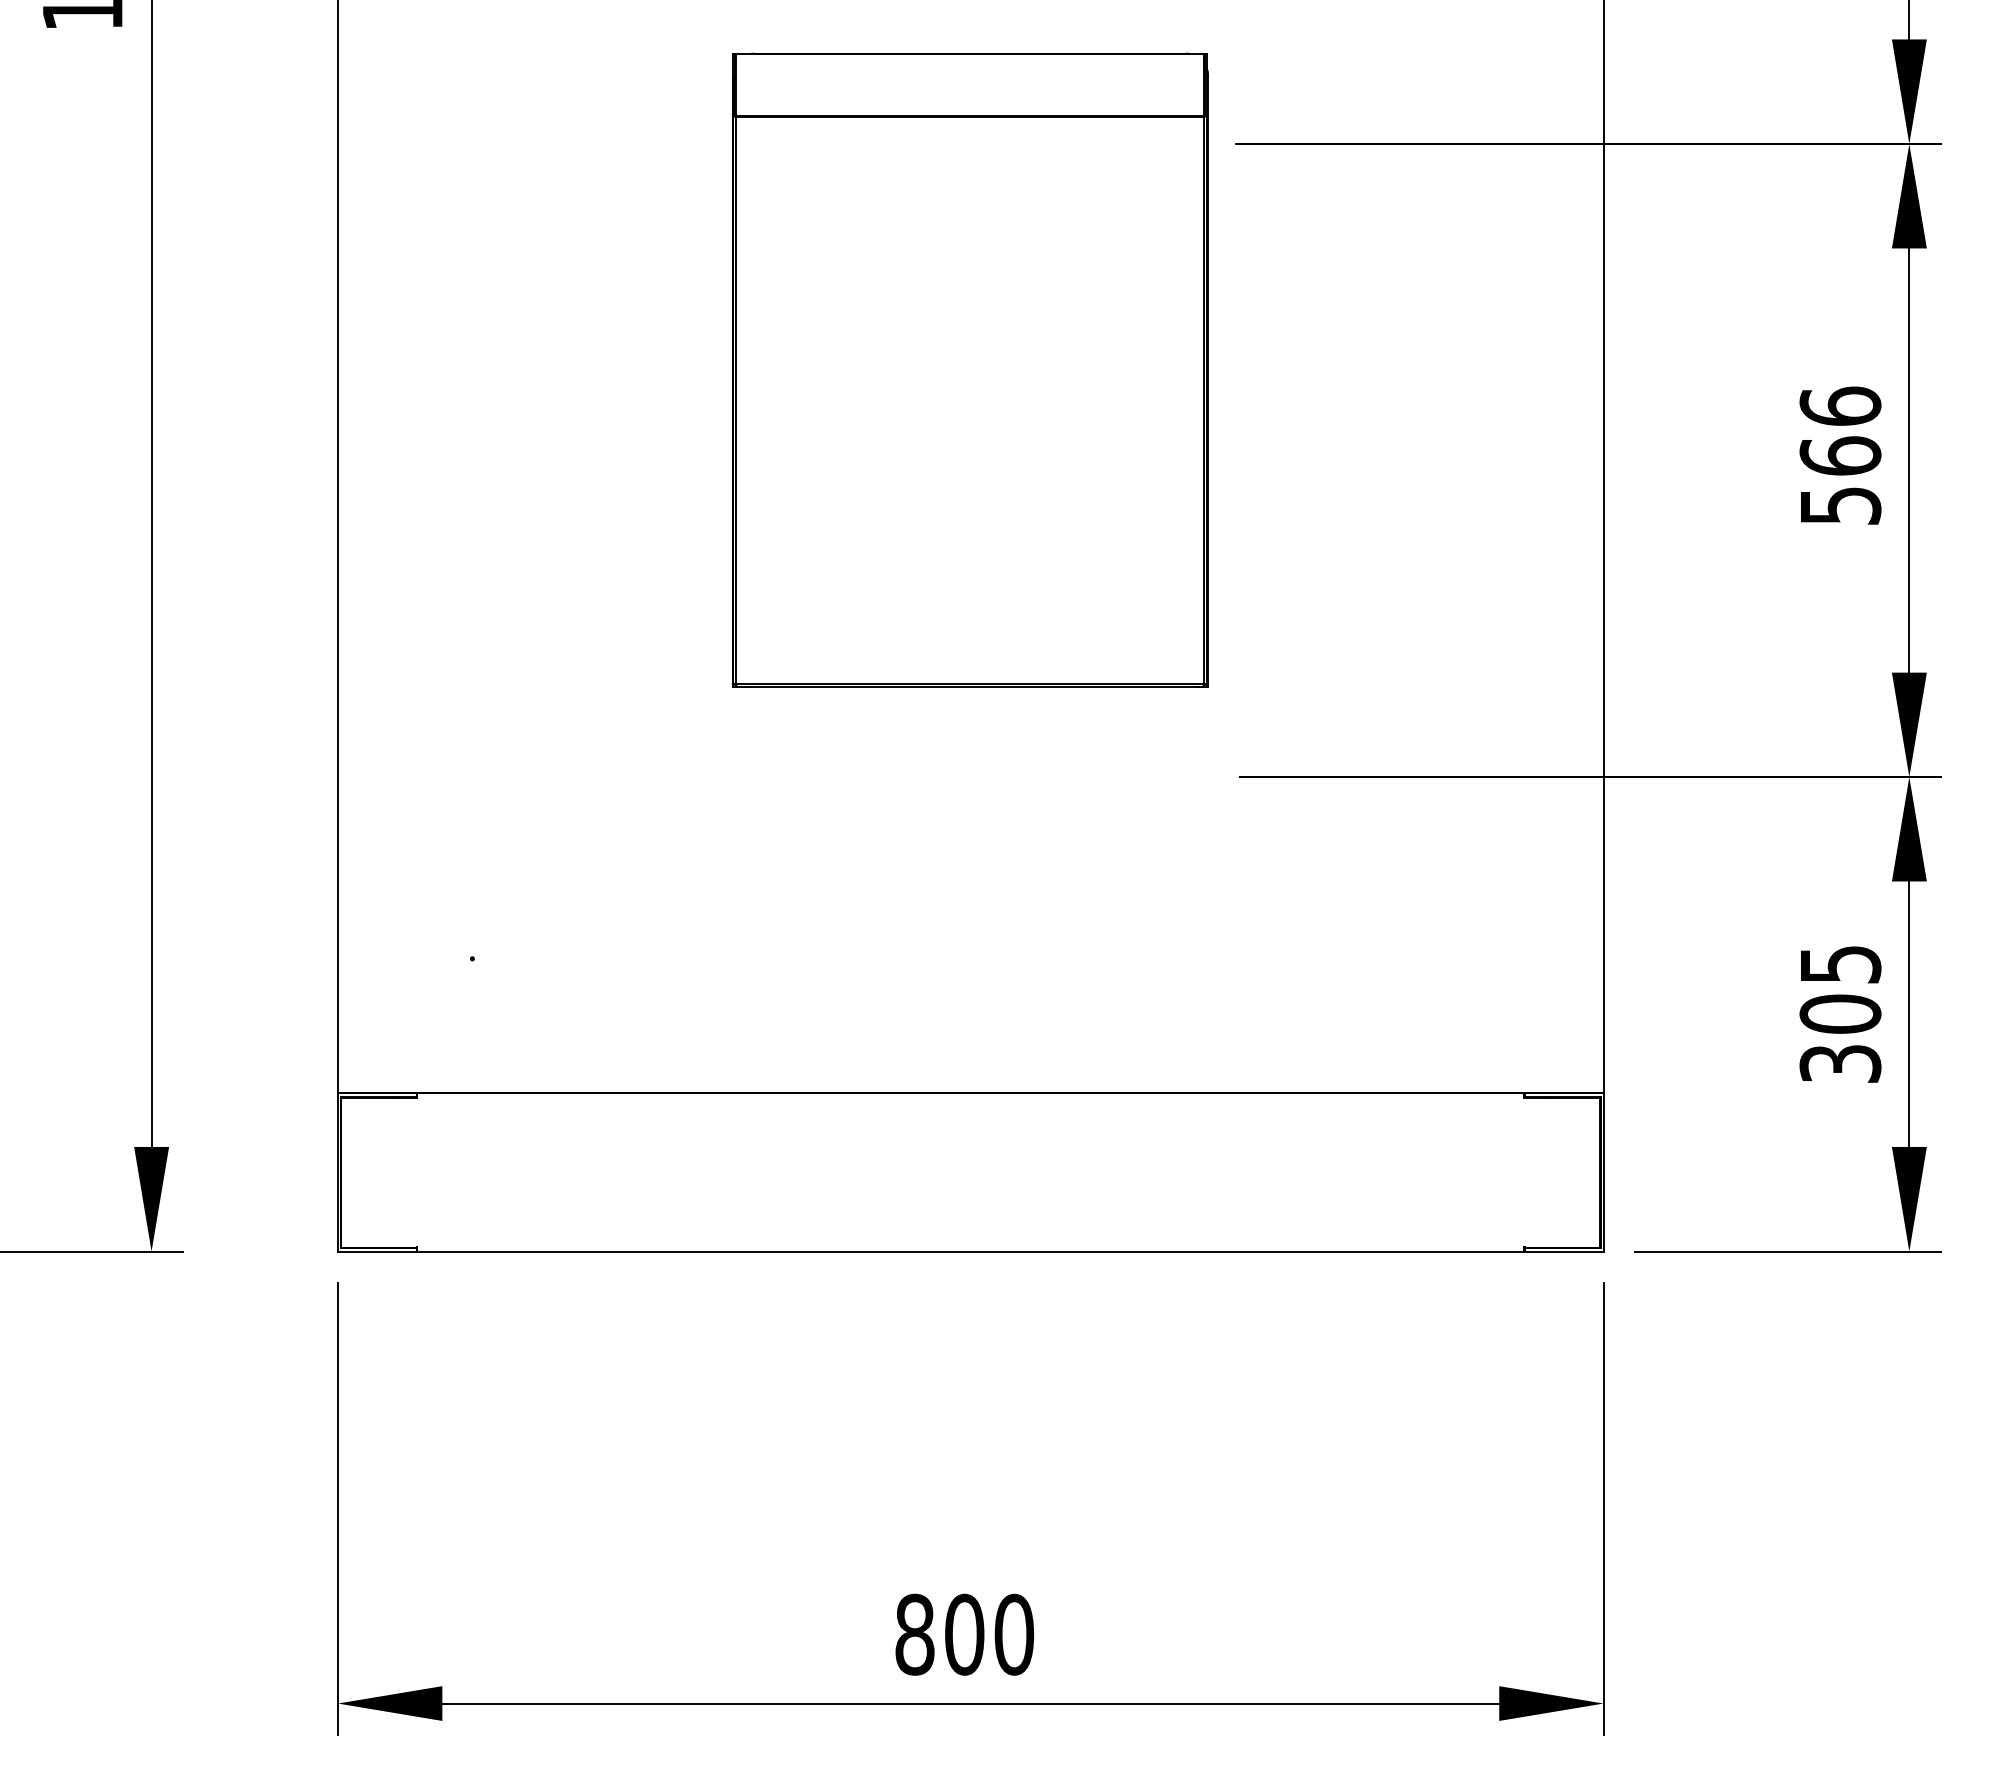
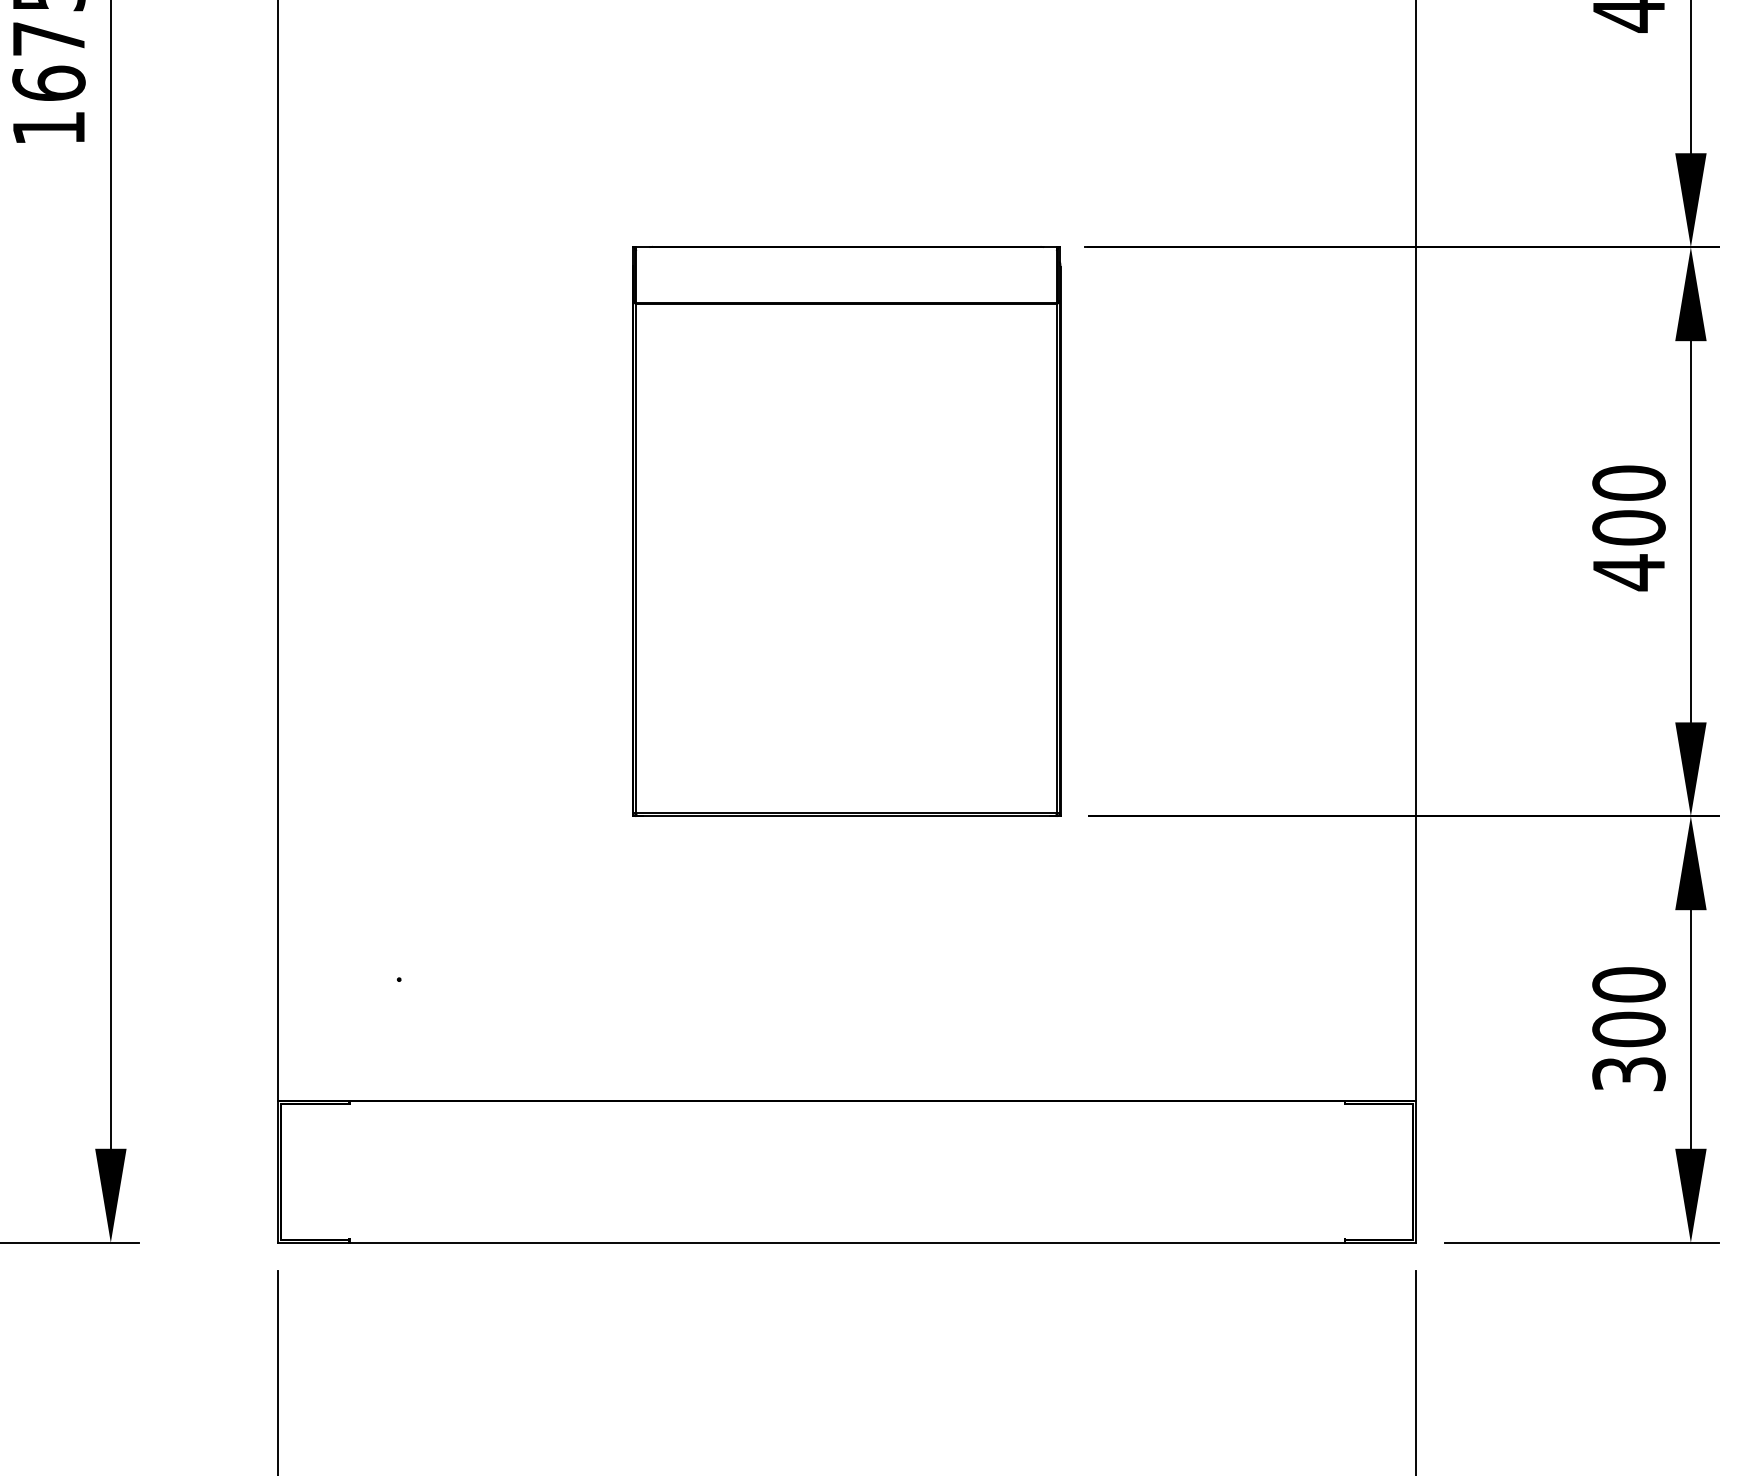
part: (969, 369) -> (846, 530), moved
text: (1840, 456) -> (1629, 528), 566 -> 400
text: (1840, 964) -> (1629, 984), 305 -> 300

